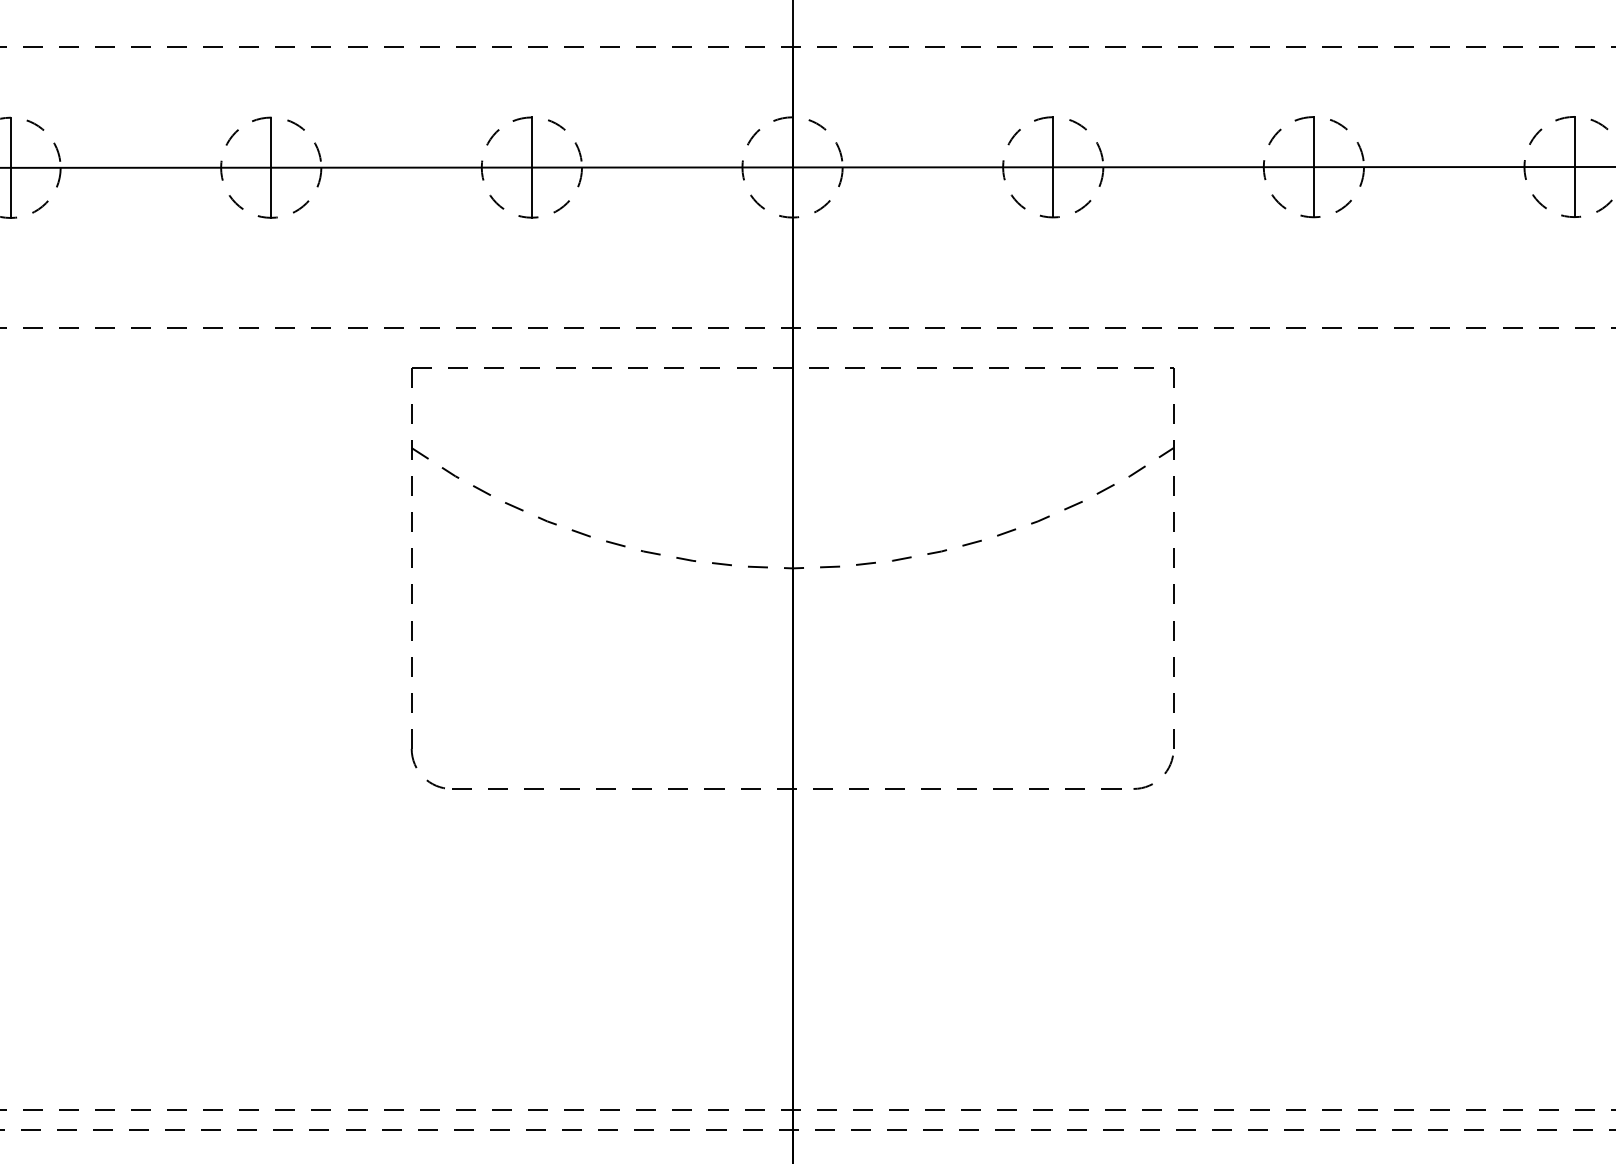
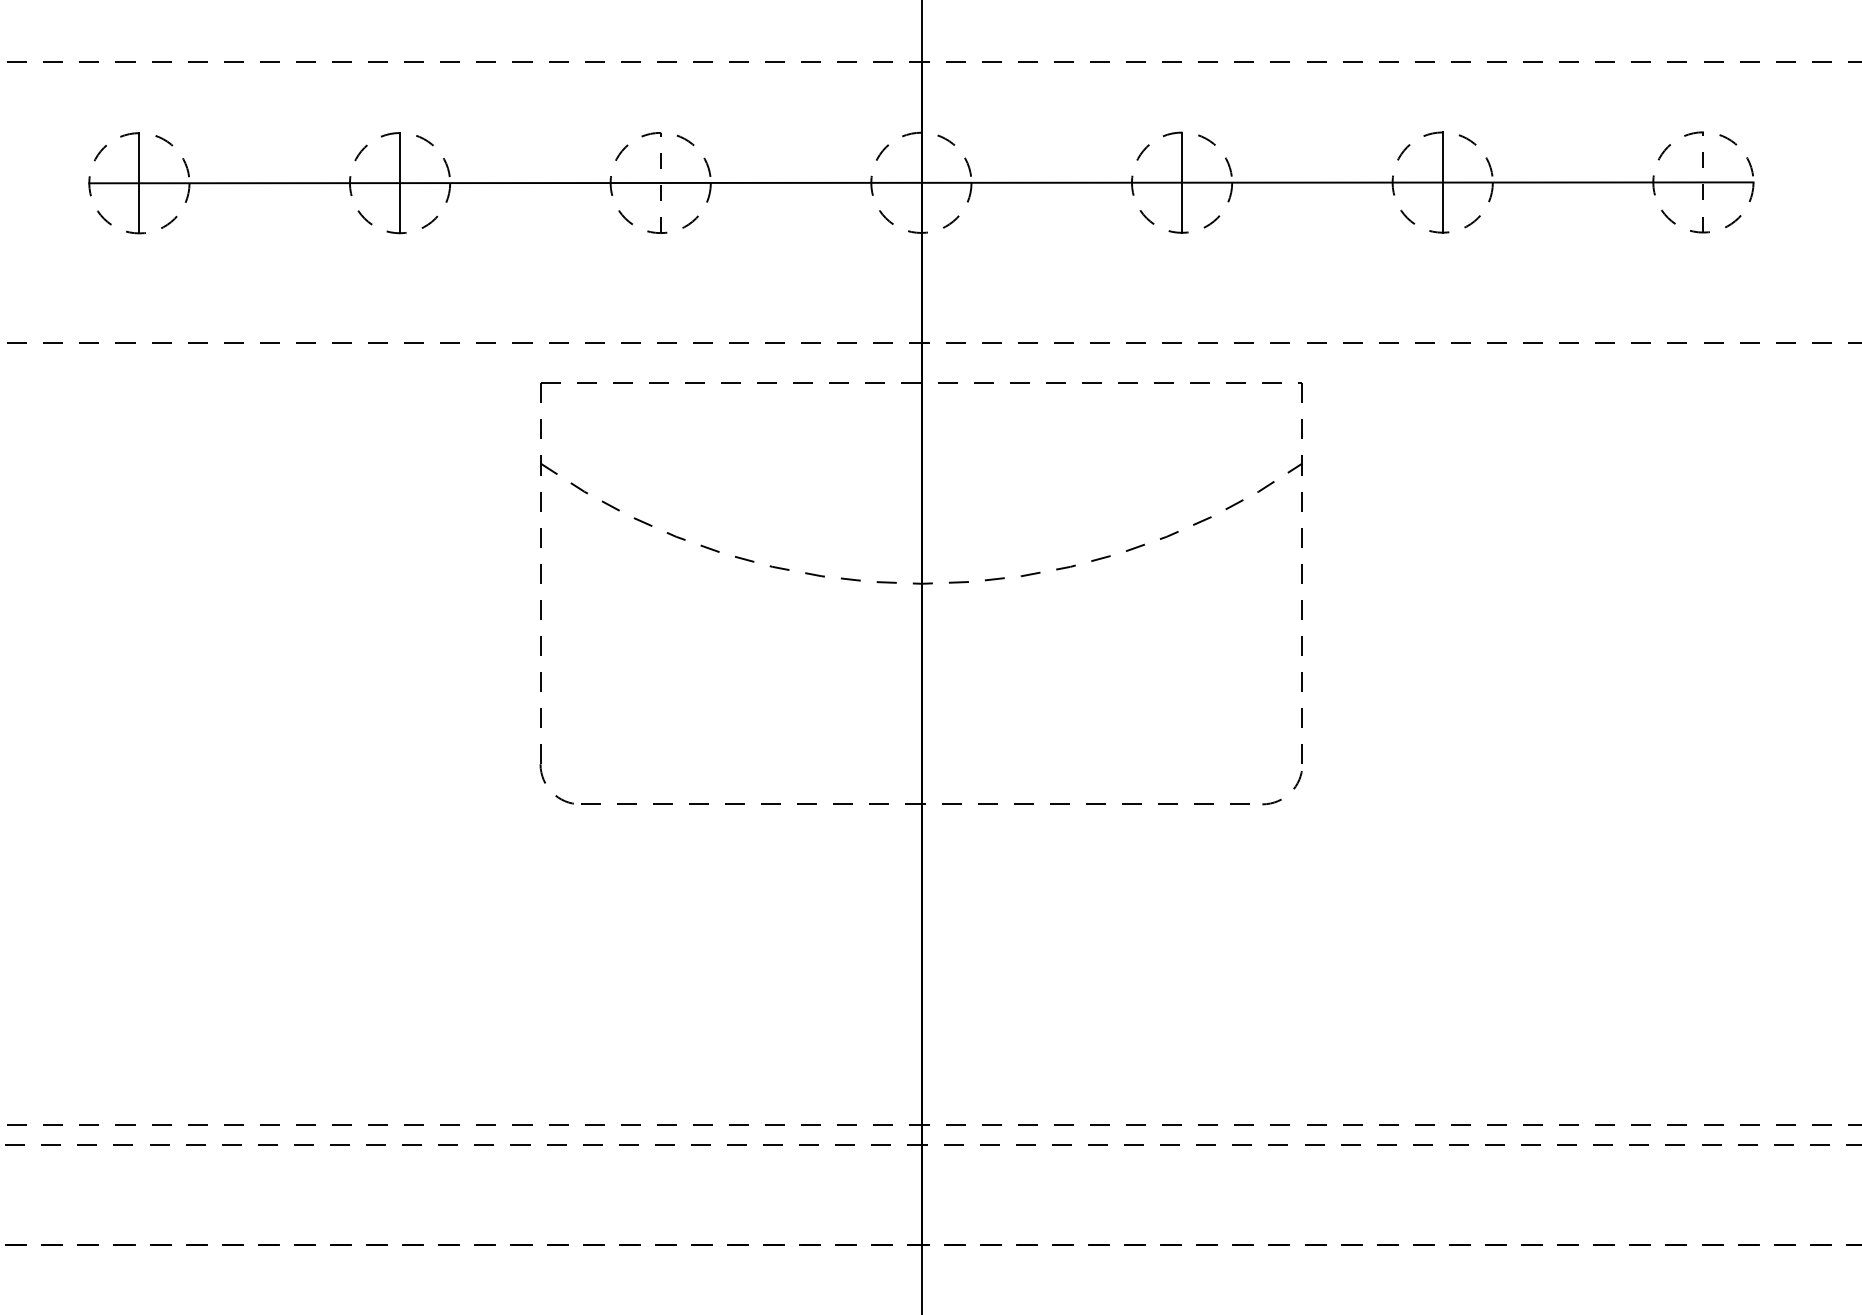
line: (1574, 166) -> (1703, 181), solid -> dashed
line: (531, 167) -> (660, 182), solid -> dashed

